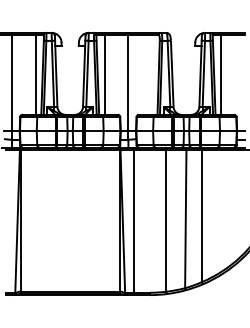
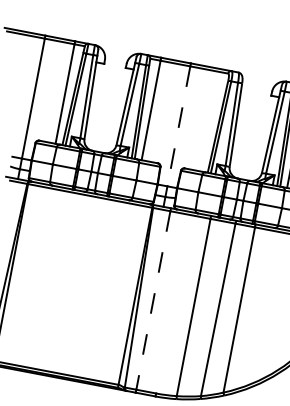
line: (128, 83) -> (178, 126), solid -> dashed
line: (134, 221) -> (153, 300), solid -> dashed

